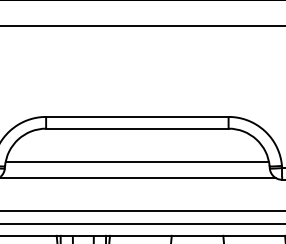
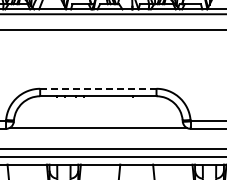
line: (137, 116) -> (98, 88), solid -> dashed
line: (136, 161) -> (97, 117), removed

